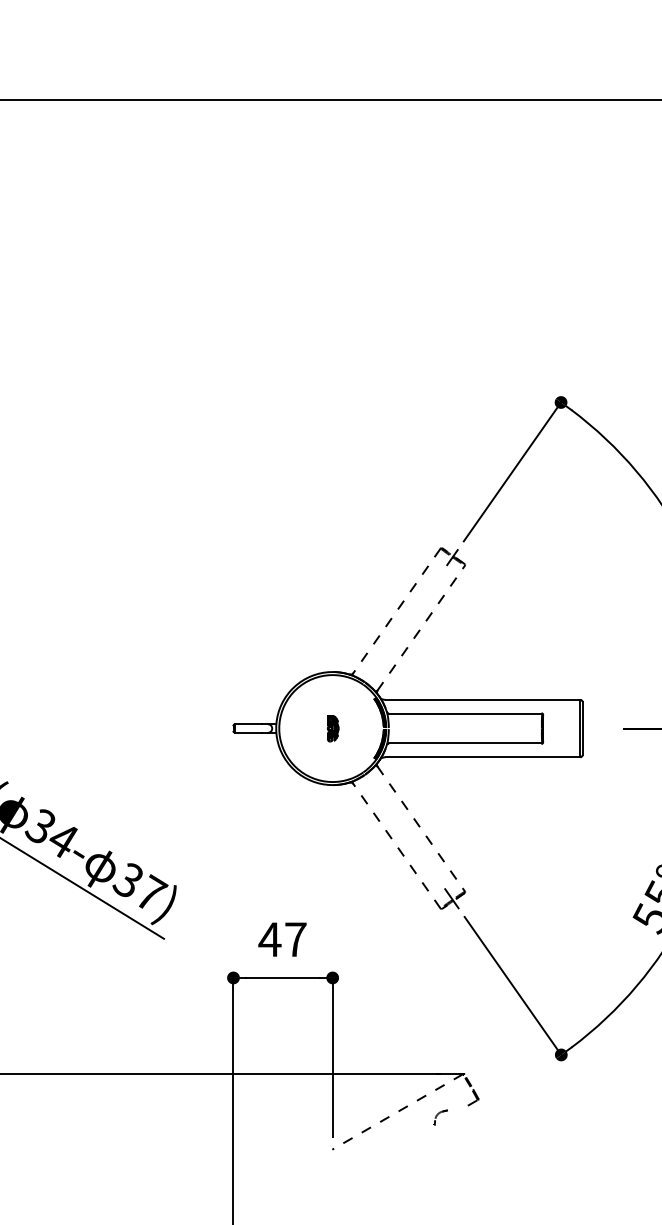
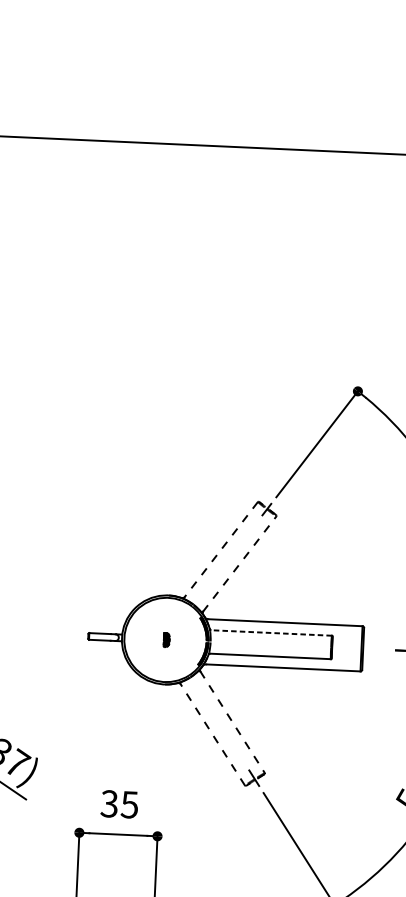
line: (465, 713) -> (271, 632), solid -> dashed
part: (332, 728) -> (166, 639), size x0.7
text: (282, 939) -> (119, 804), 47 -> 35

